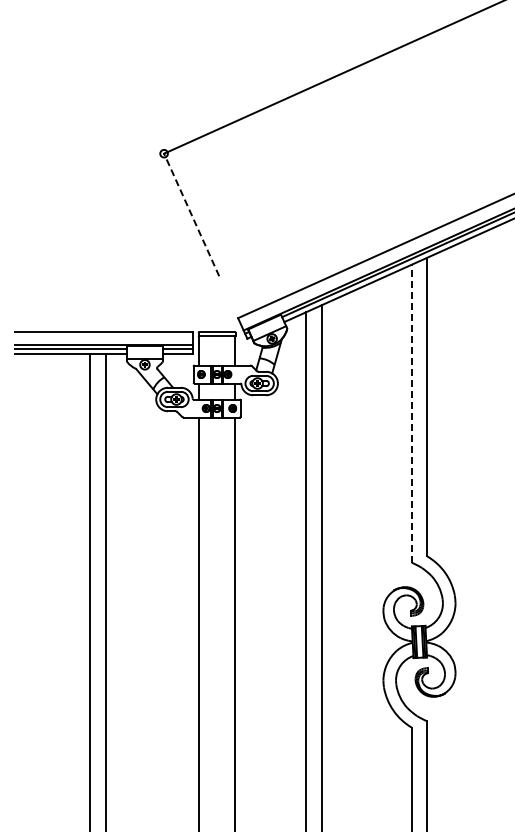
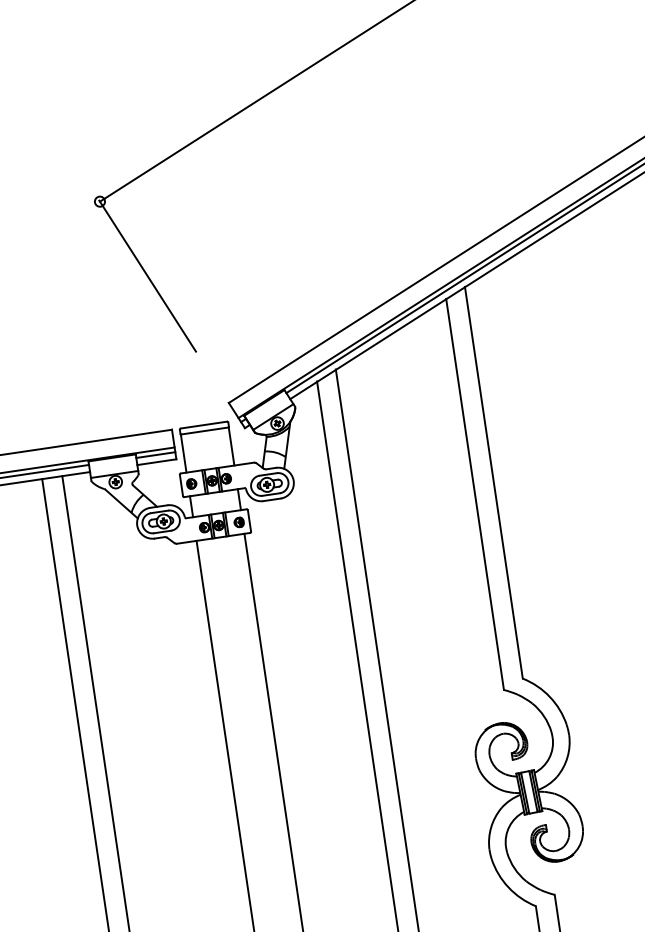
line: (191, 214) -> (147, 276), dashed -> solid
line: (411, 413) -> (474, 494), dashed -> solid

